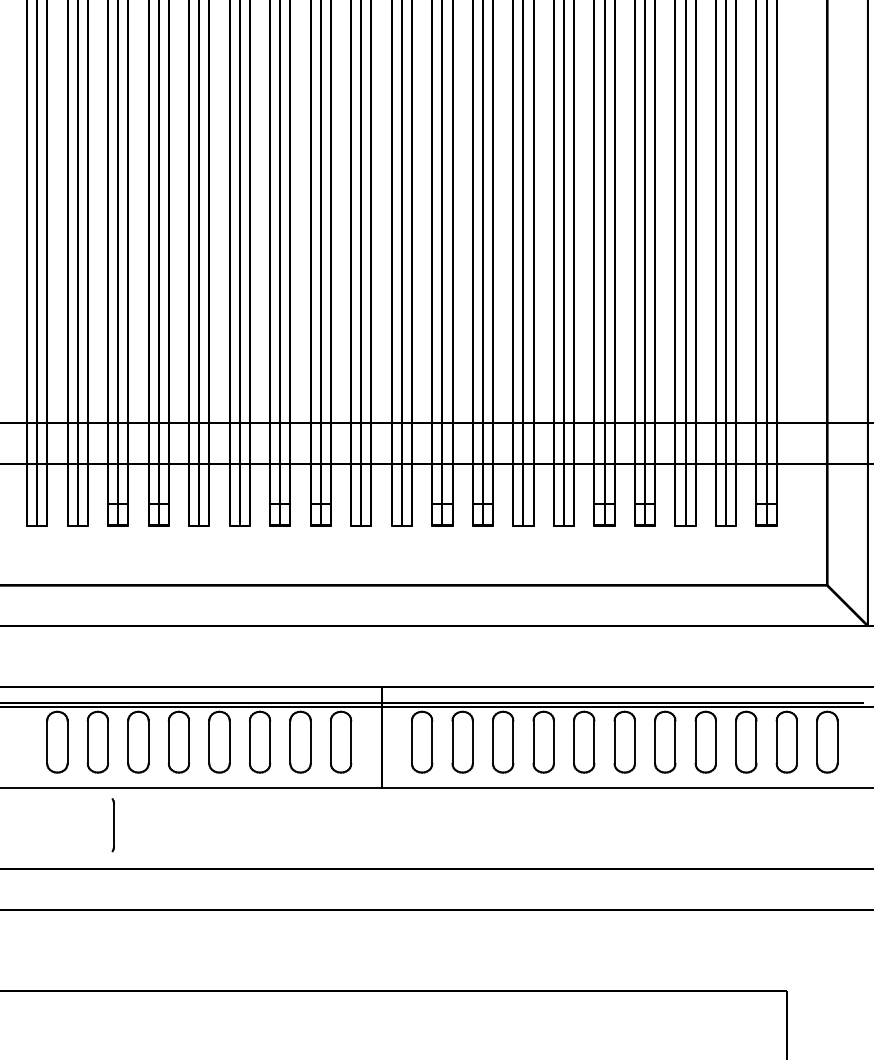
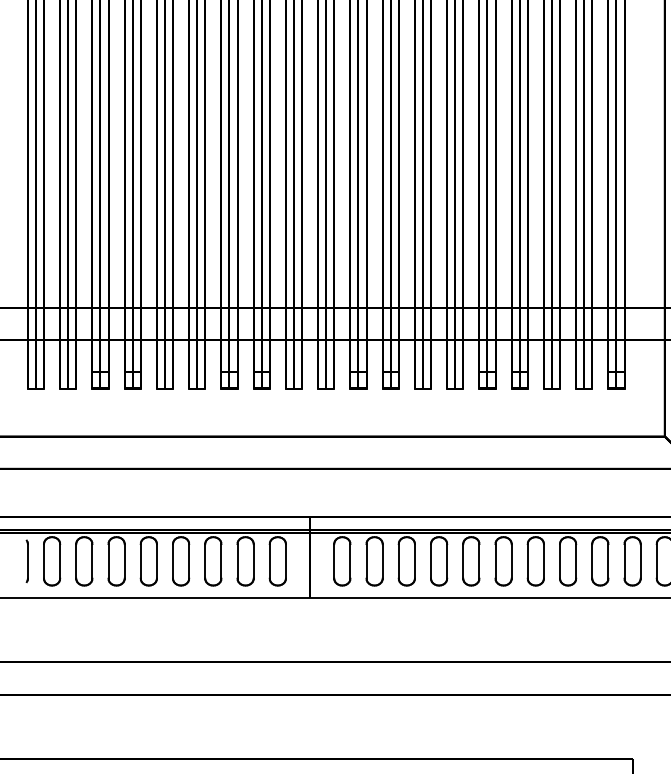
part: (112, 825) -> (26, 561), moved

